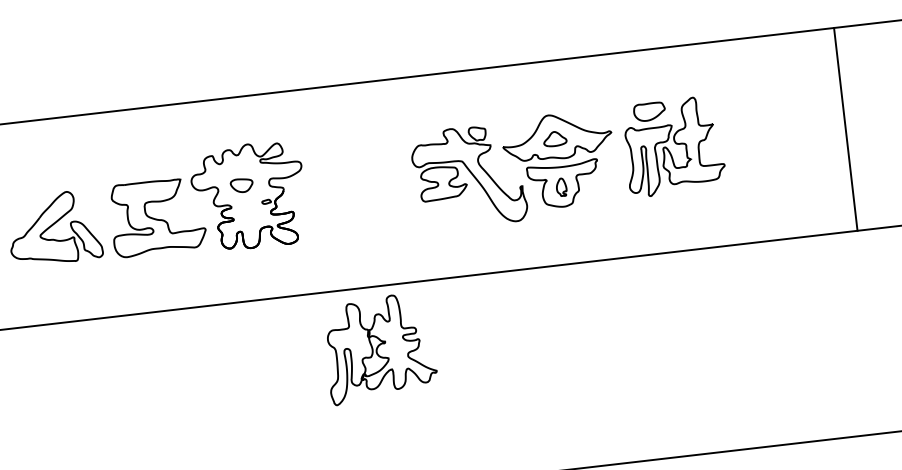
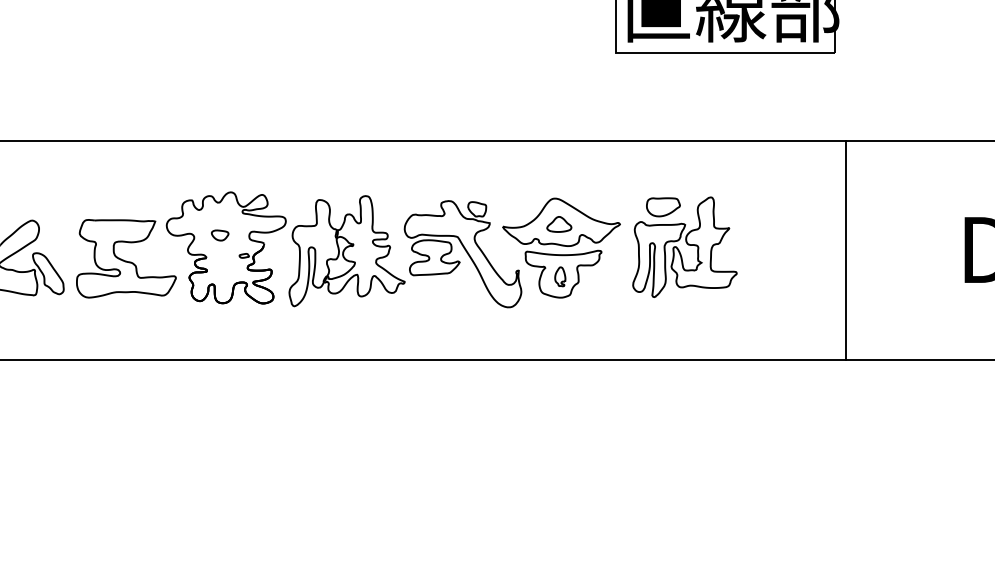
line: (845, 128) -> (846, 249), moved
part: (242, 185) -> (220, 235), size x0.71
part: (379, 348) -> (346, 251), moved

